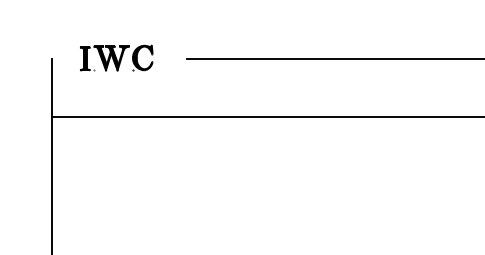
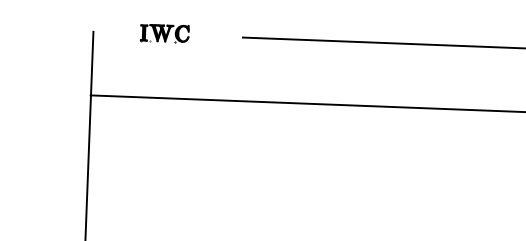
part: (116, 57) -> (164, 32), size x0.6

